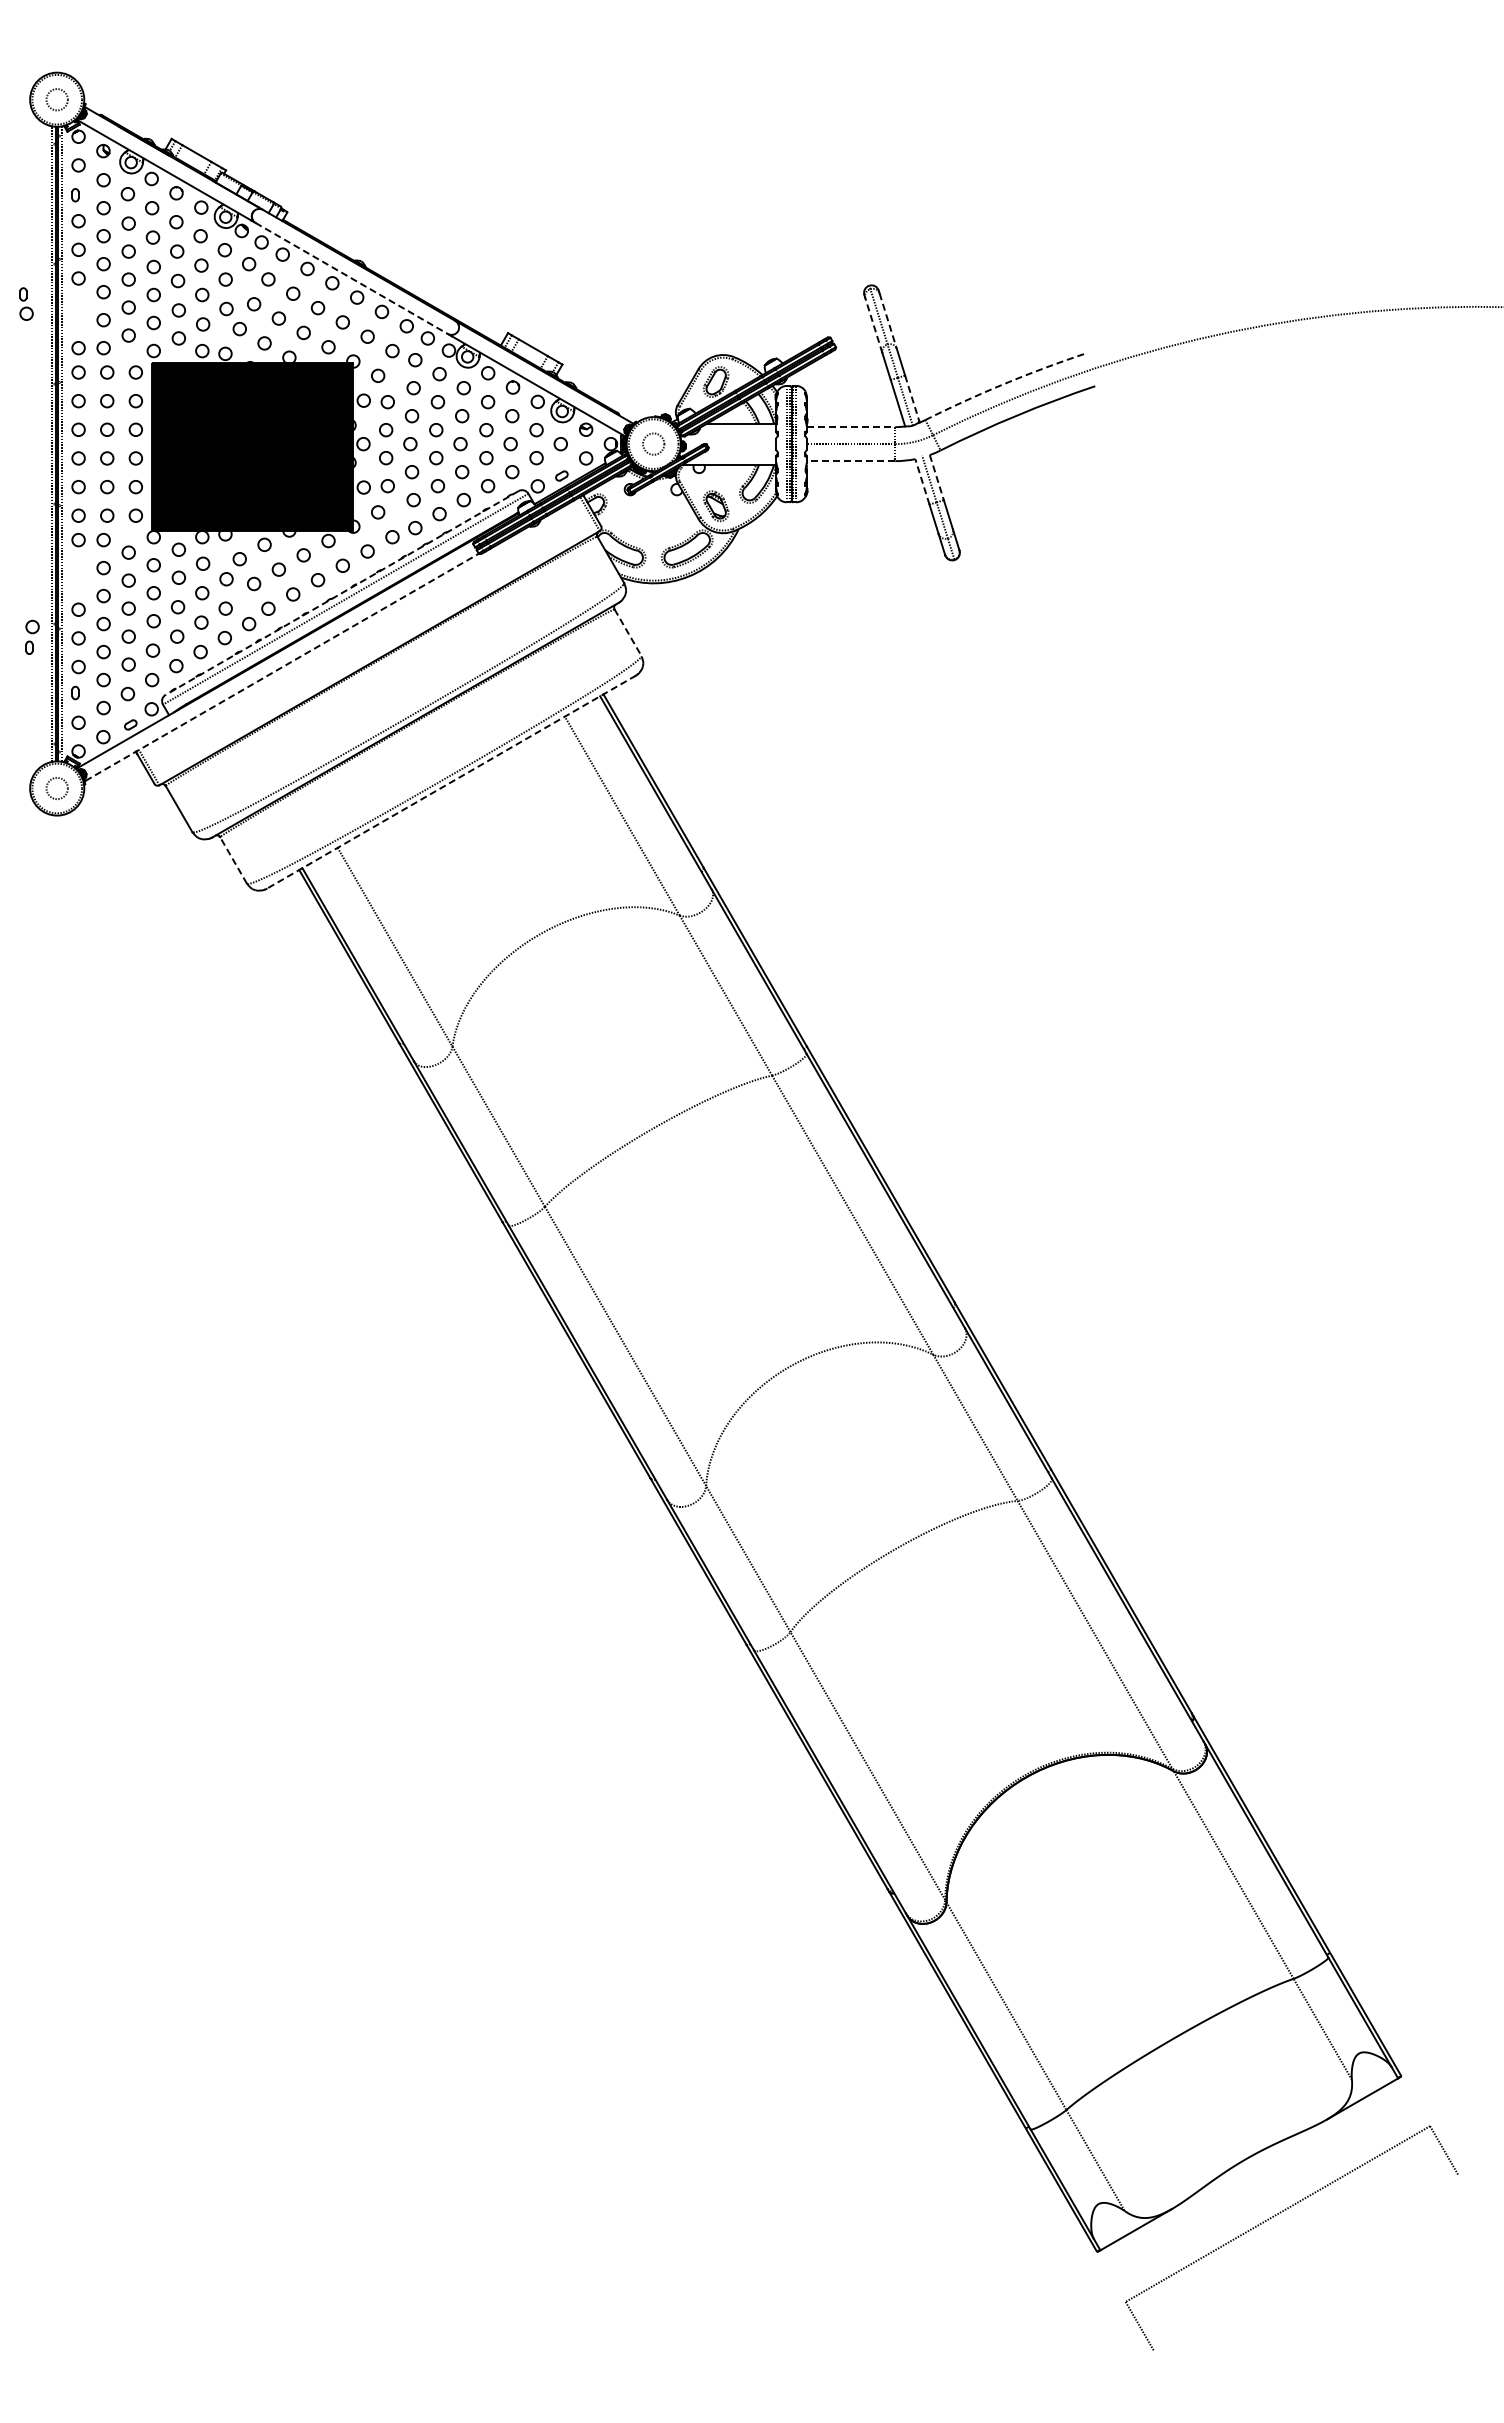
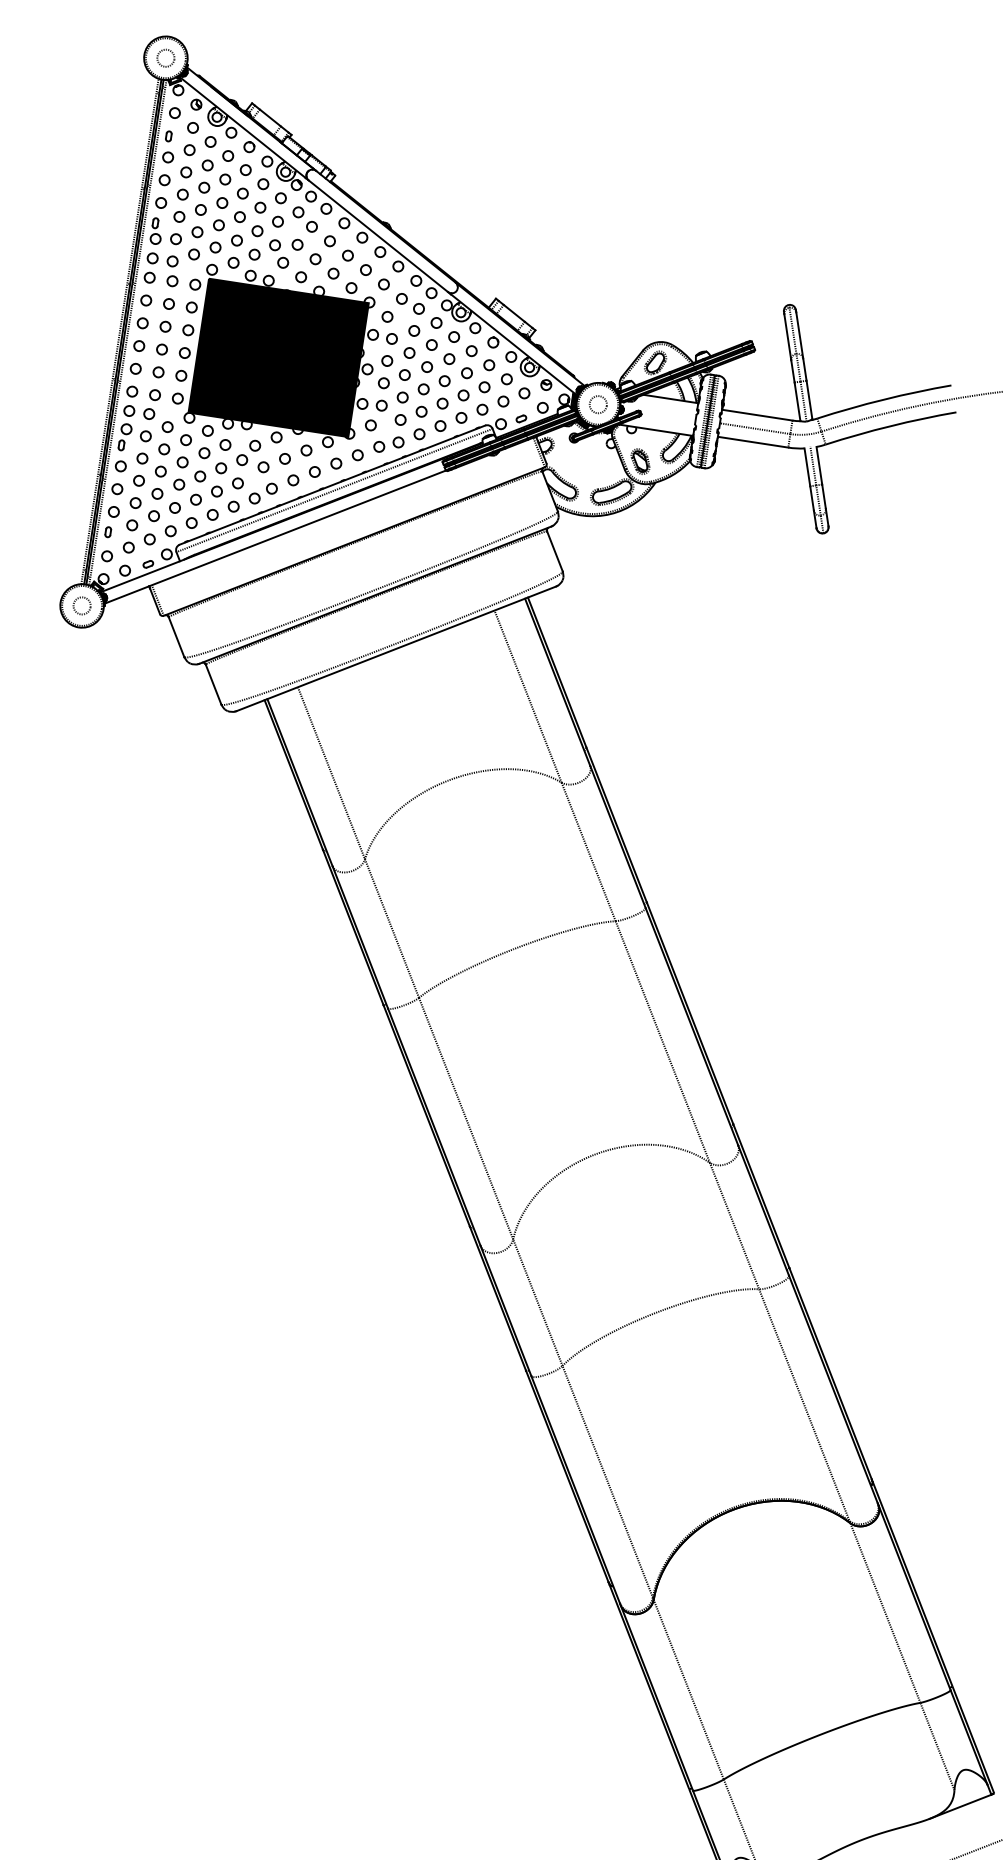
line: (352, 278) -> (378, 236), dashed -> solid
part: (26, 303) -> (156, 230), moved
line: (888, 321) -> (799, 335), dashed -> solid
line: (873, 325) -> (787, 337), dashed -> solid
arc: (1003, 384) -> (883, 399), dashed -> solid
line: (912, 399) -> (809, 400), dashed -> solid
line: (851, 427) -> (757, 415), dashed -> solid
line: (850, 461) -> (752, 442), dashed -> solid
line: (936, 477) -> (819, 465), dashed -> solid
line: (922, 481) -> (807, 467), dashed -> solid
line: (342, 593) -> (332, 485), dashed -> solid
line: (628, 632) -> (555, 551), dashed -> solid
part: (32, 636) -> (125, 436), moved
line: (282, 667) -> (275, 537), dashed -> solid
line: (450, 782) -> (395, 649), dashed -> solid
line: (233, 860) -> (213, 684), dashed -> solid

